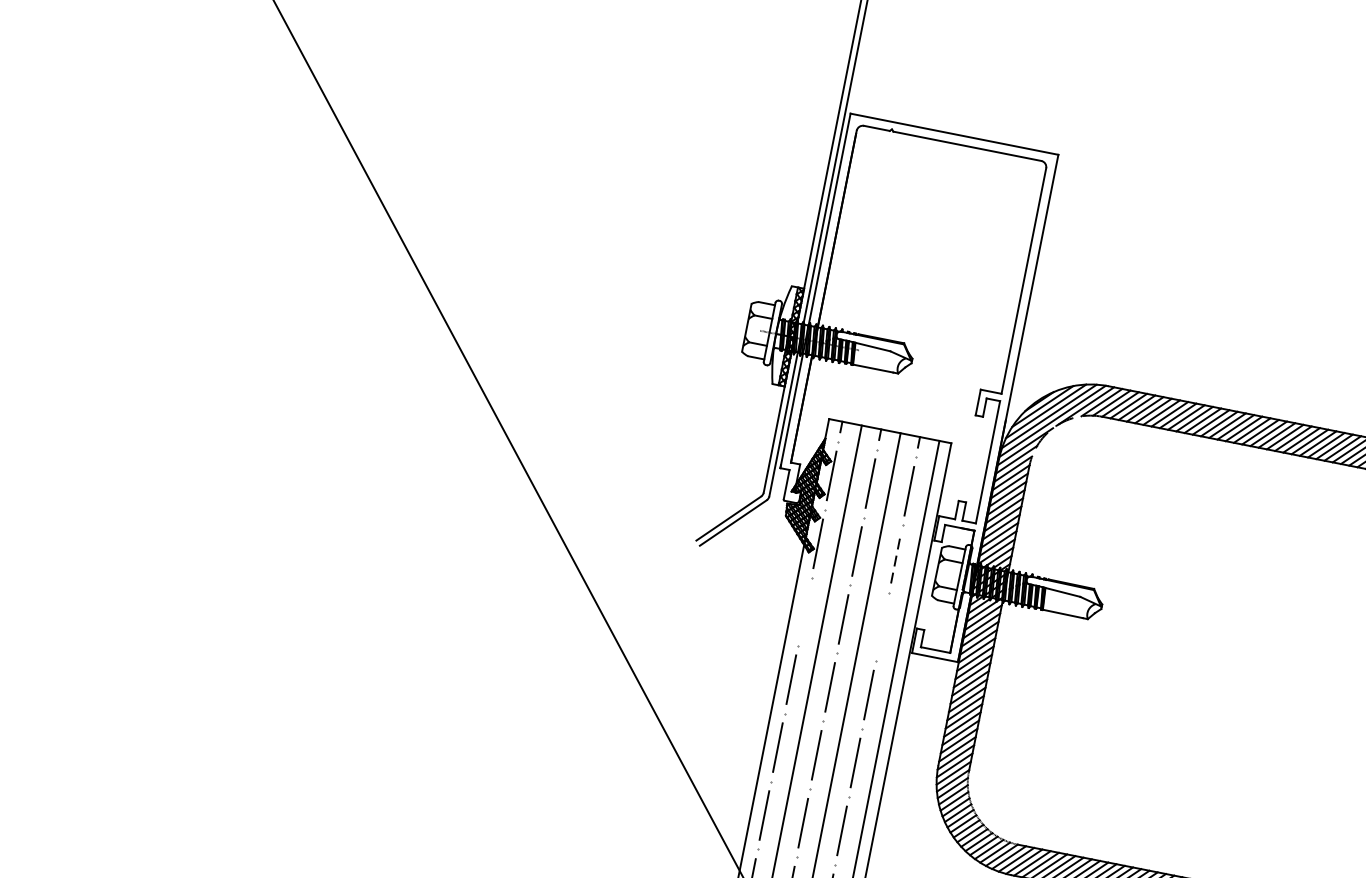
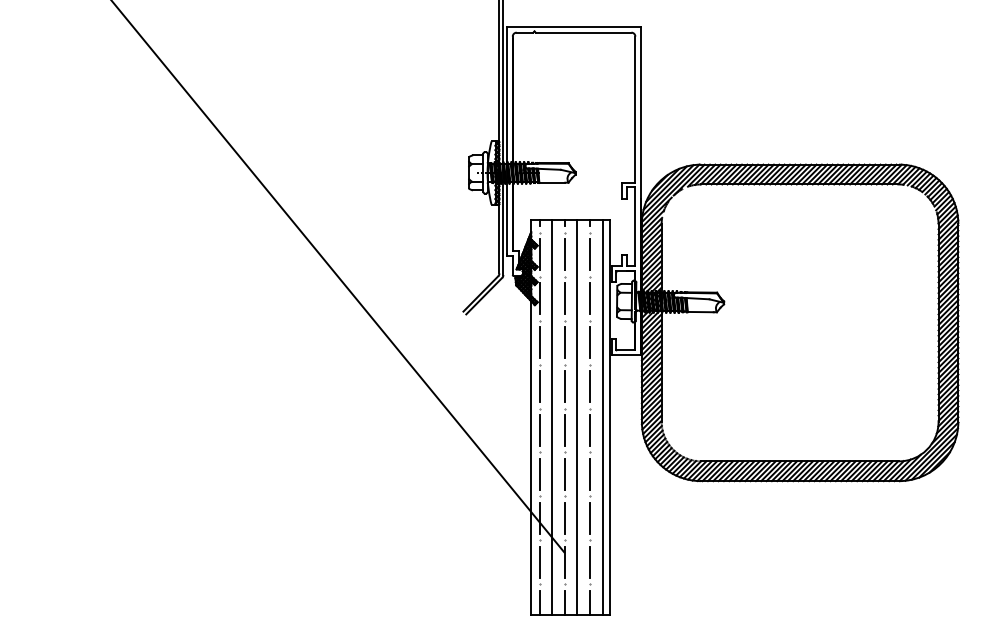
line: (895, 558) -> (589, 298), dashed -> solid
line: (804, 611) -> (539, 342), added
line: (881, 626) -> (589, 342), added

